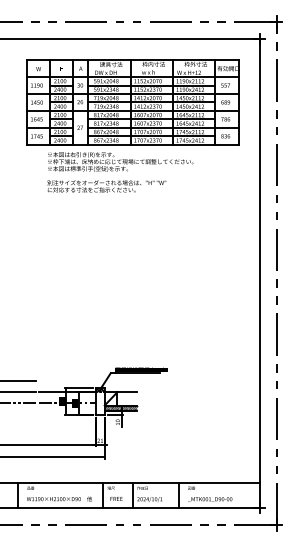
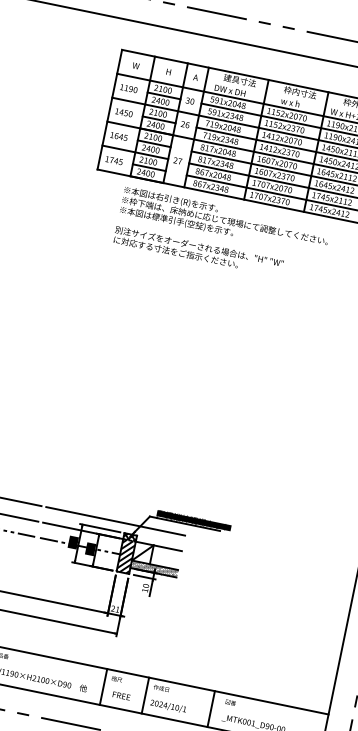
line: (88, 381) -> (115, 521), added
hatch: (99, 403) -> (125, 556), added

